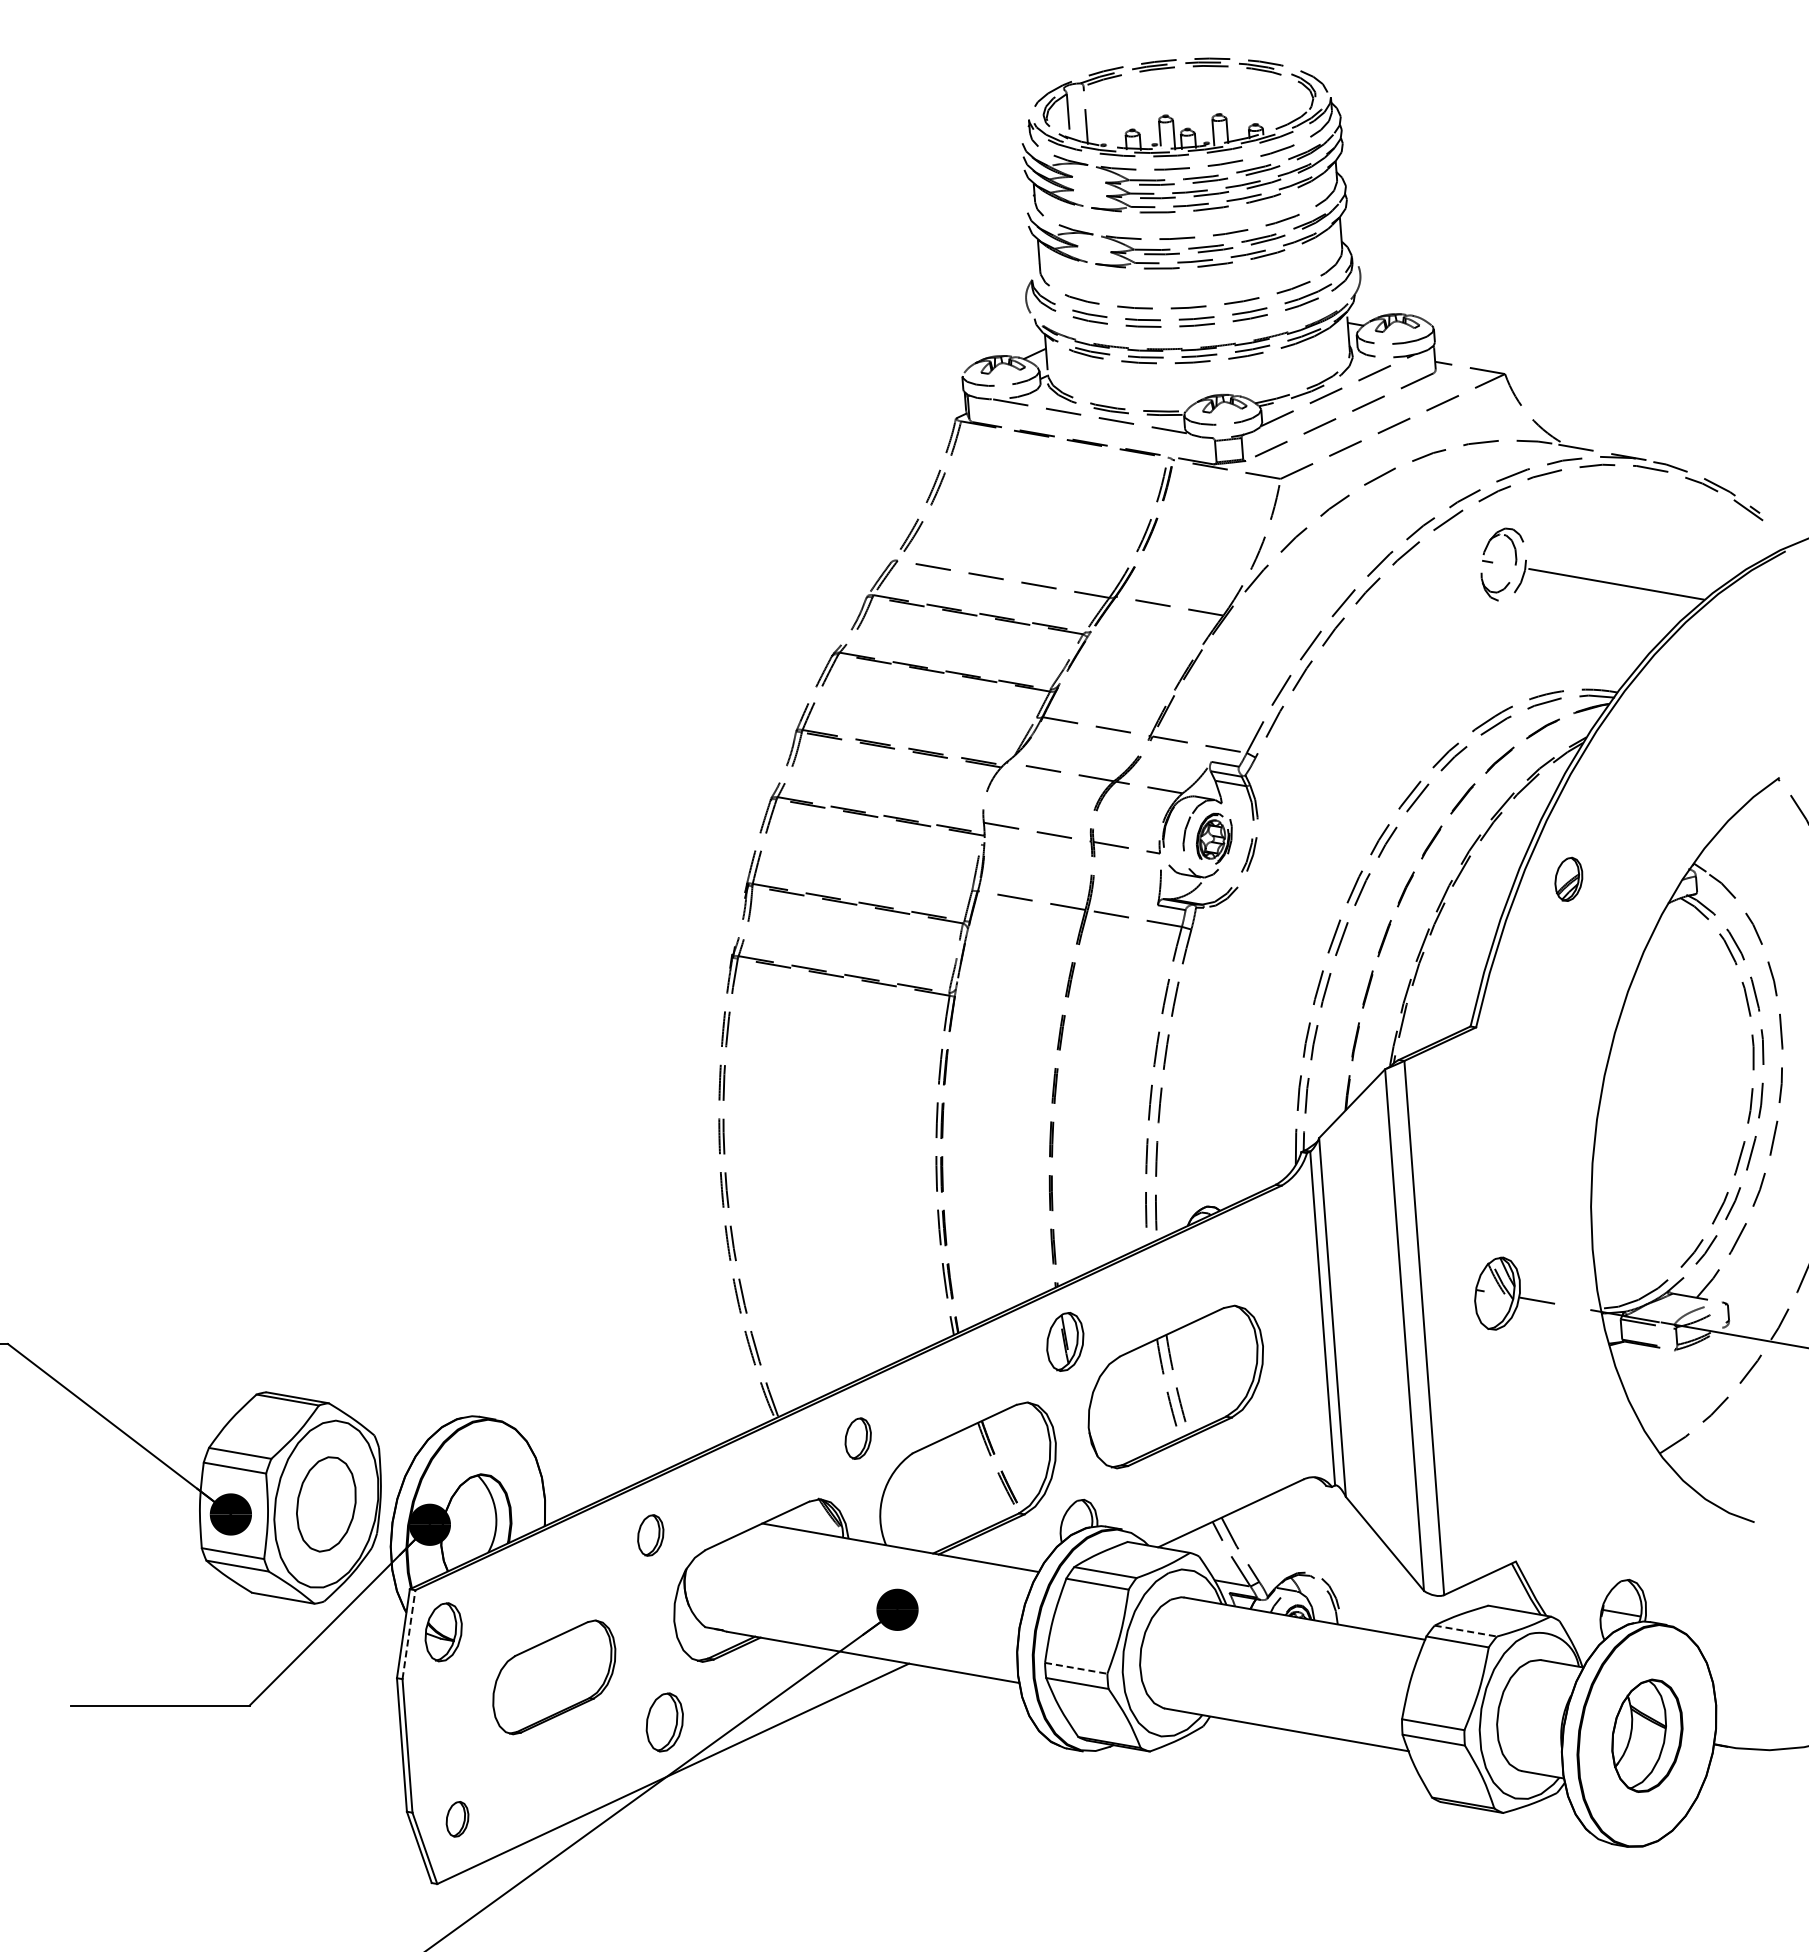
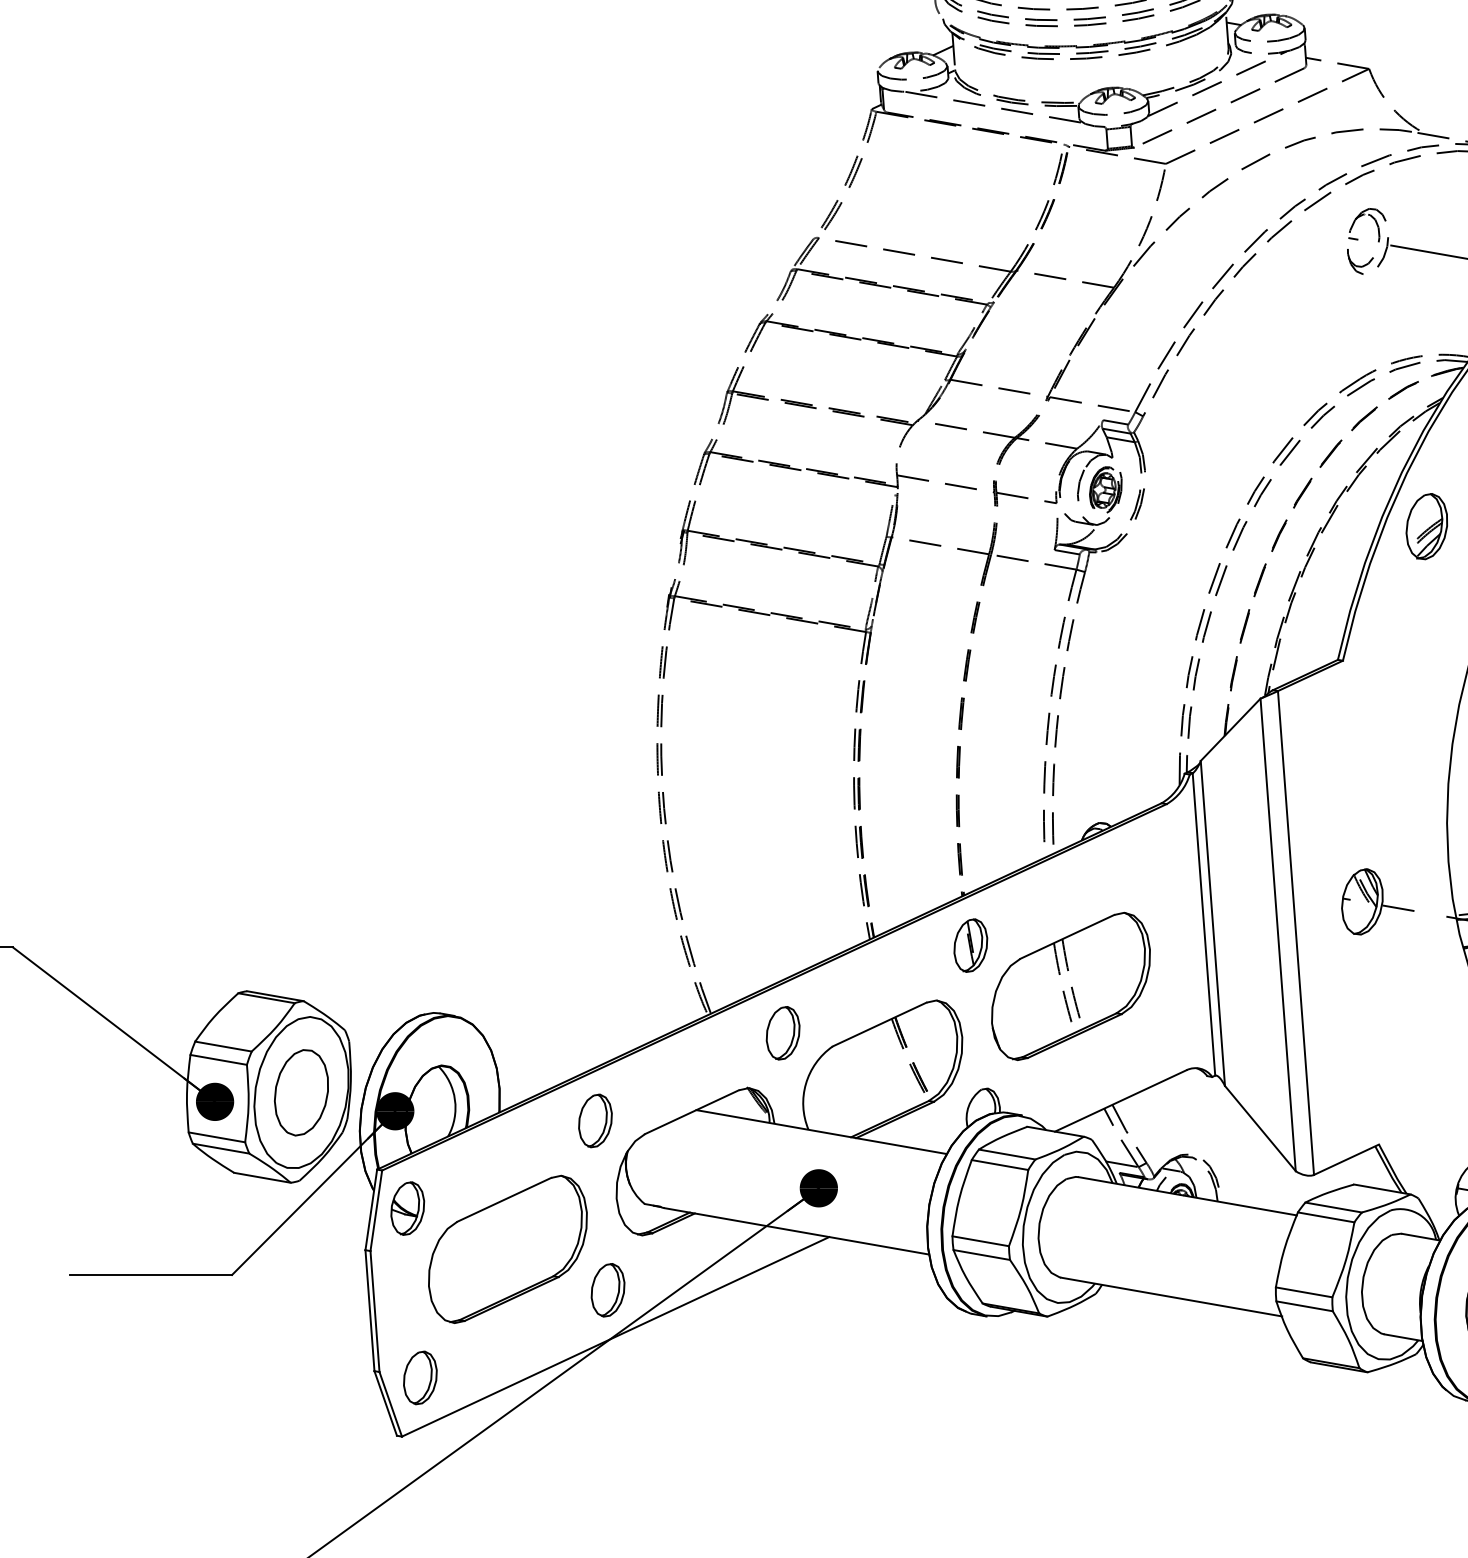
part: (1568, 879) -> (1426, 526), size x1.67
part: (858, 1438) -> (783, 1033), size x1.43
part: (650, 1535) -> (595, 1120), size x1.43
line: (1465, 1631) -> (1333, 1207), dashed -> solid
line: (408, 1634) -> (375, 1210), dashed -> solid
line: (1076, 1668) -> (980, 1241), dashed -> solid
part: (554, 1677) -> (508, 1249), size x1.43
part: (457, 1819) -> (420, 1378), size x1.67

